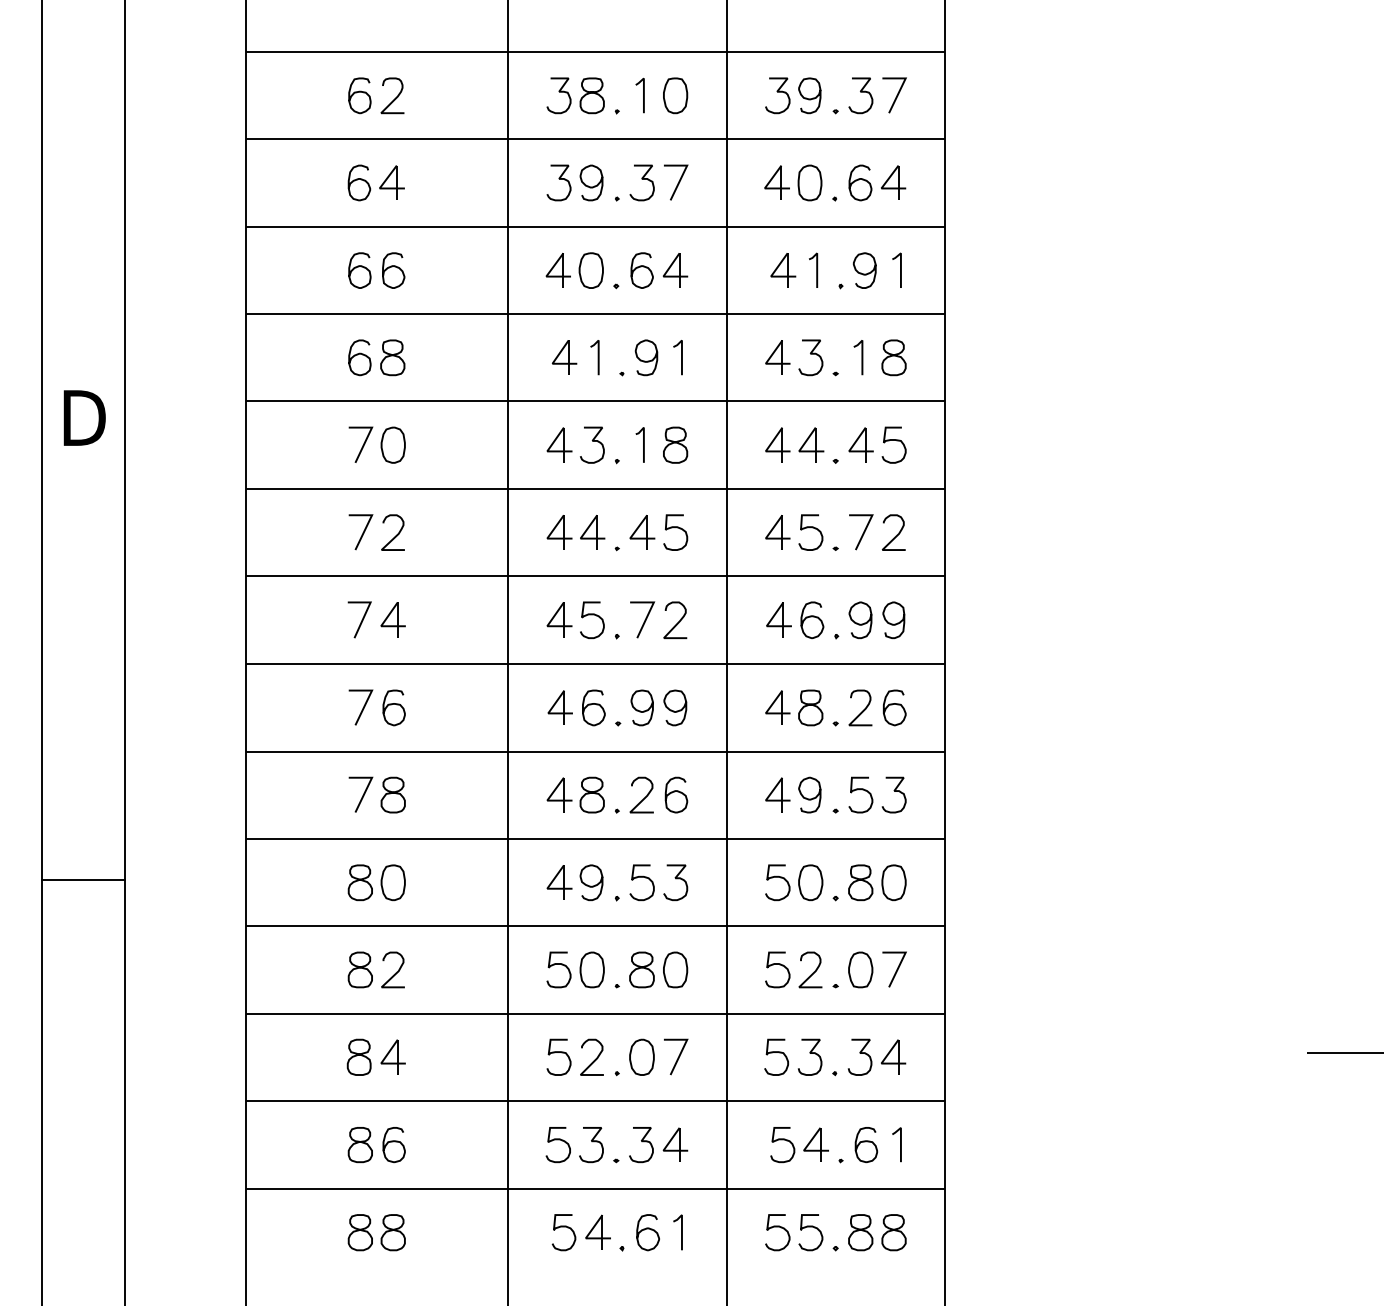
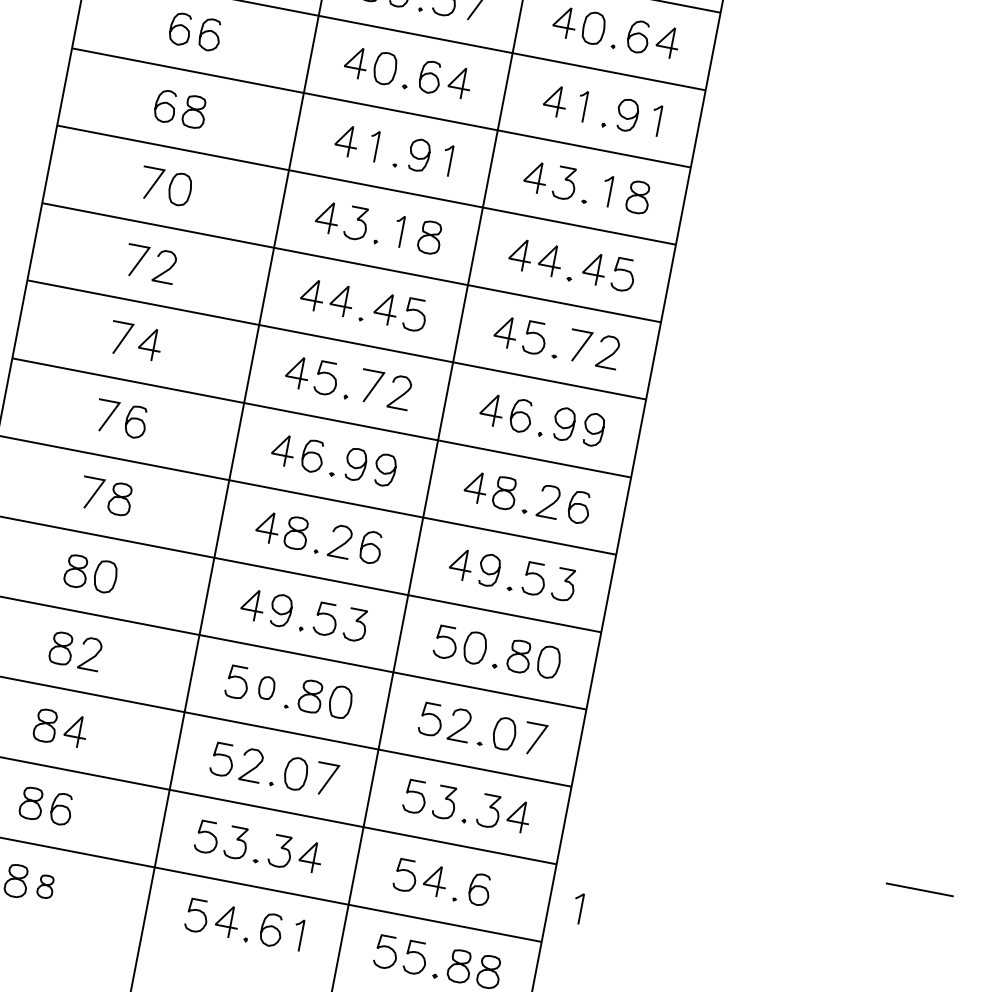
part: (591, 969) -> (266, 687), size x0.7
line: (900, 1144) -> (580, 908), moved
part: (392, 1232) -> (45, 886), size x0.7

